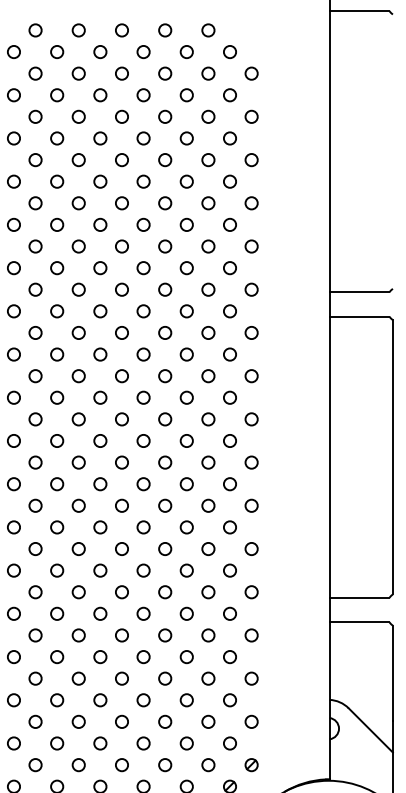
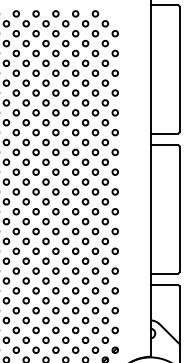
line: (391, 151) -> (179, 69), added

